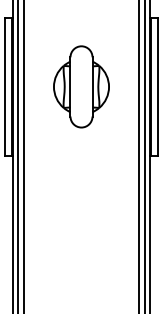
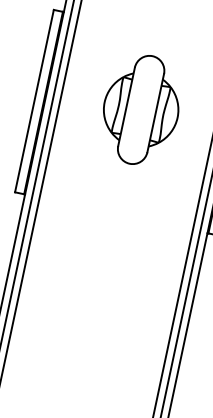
part: (81, 86) -> (141, 109), moved

